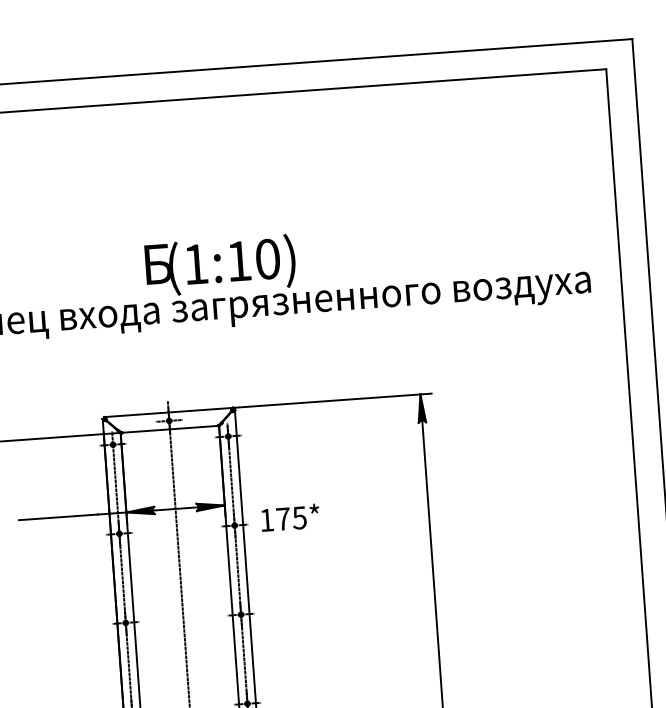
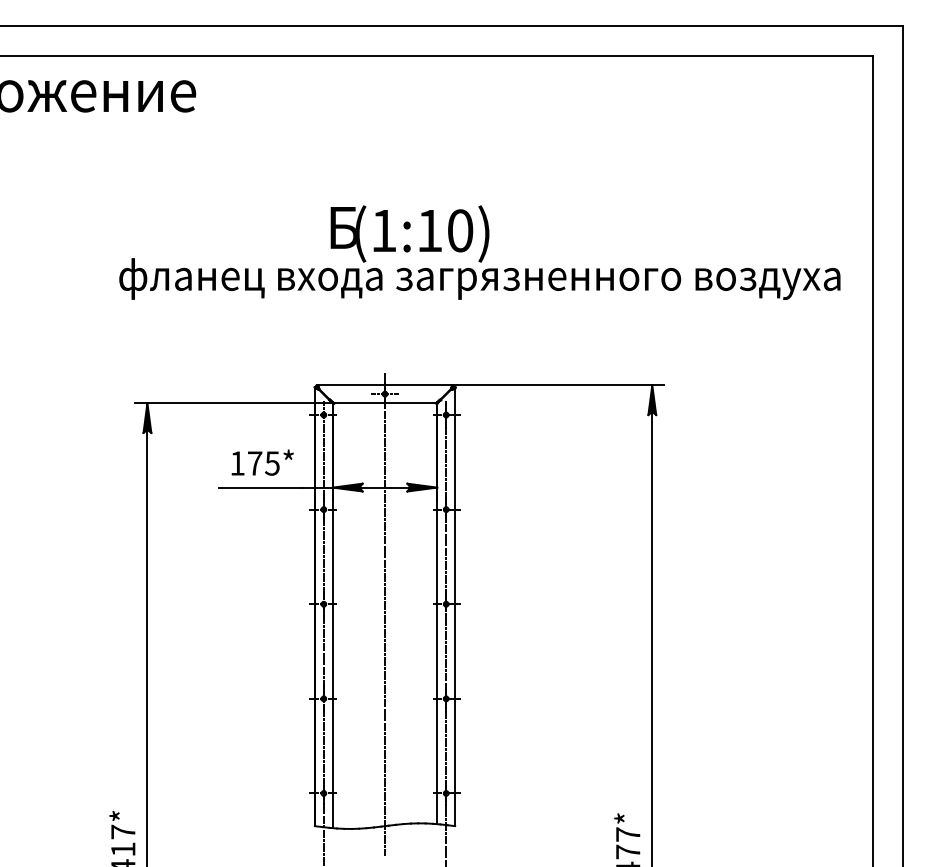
text: (220, 265) -> (409, 233), moved
text: (290, 517) -> (262, 462), moved

